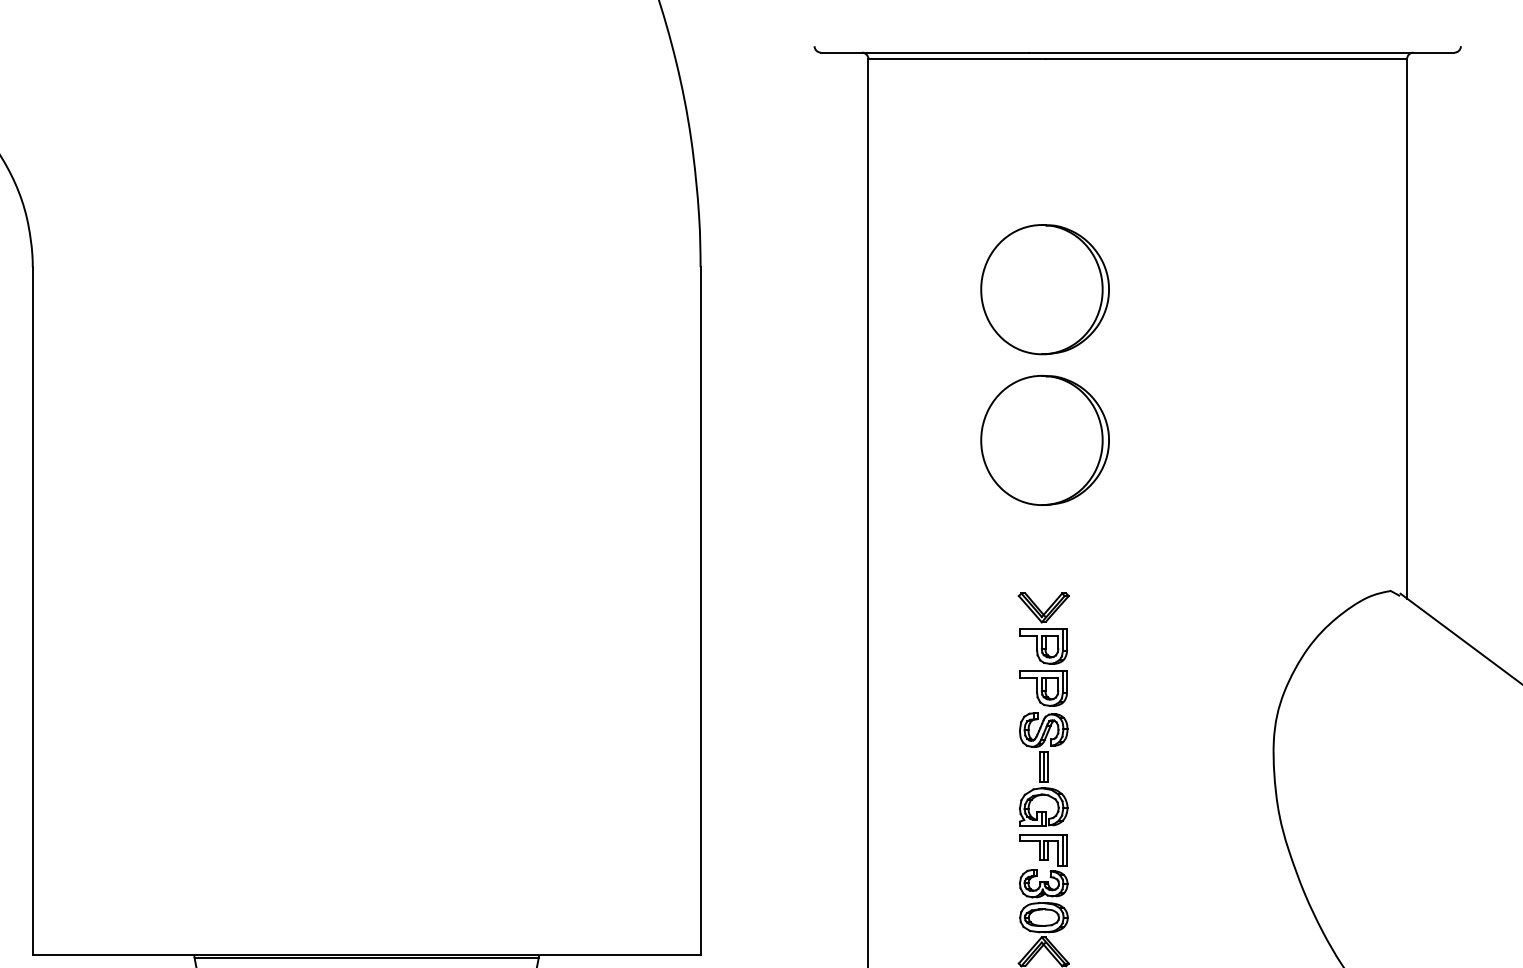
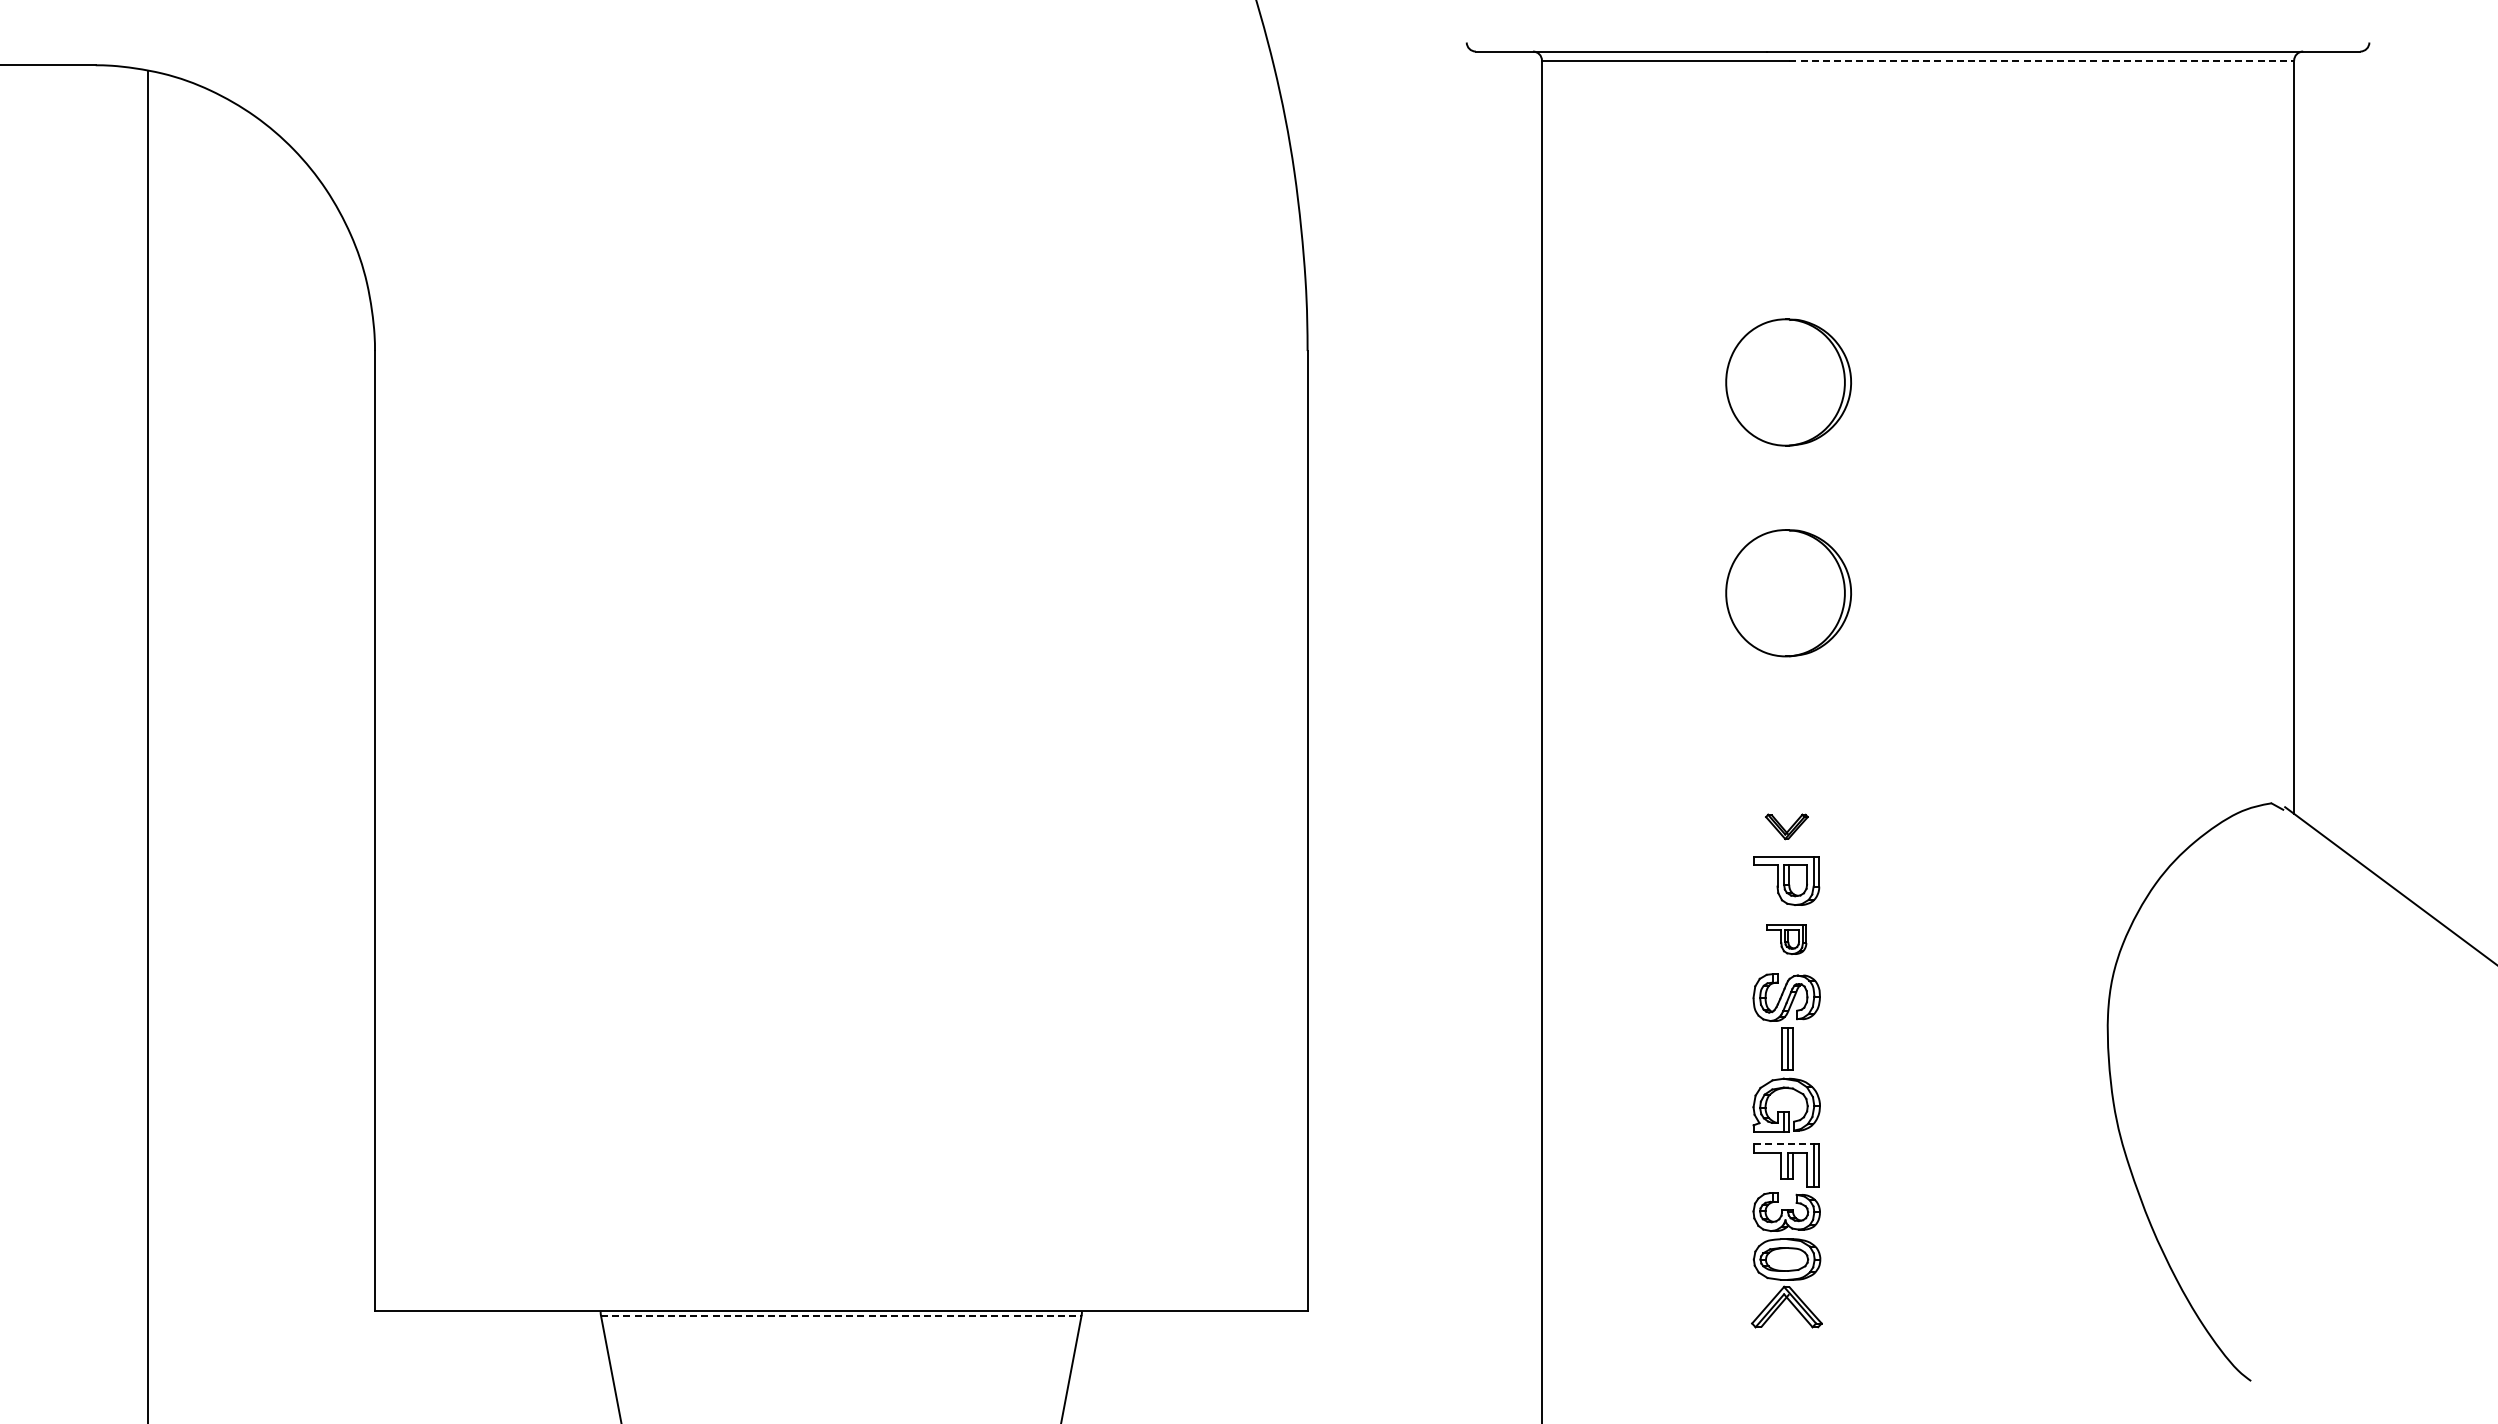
line: (1226, 59) -> (2042, 60), solid -> dashed
part: (1044, 289) -> (1788, 382), size x0.7
part: (1044, 440) -> (1788, 593), size x0.7
part: (1043, 607) -> (1786, 826), size x0.6
part: (1043, 688) -> (1786, 939), size x0.6
line: (1041, 834) -> (1783, 1143), solid -> dashed
line: (366, 957) -> (841, 1315), solid -> dashed

